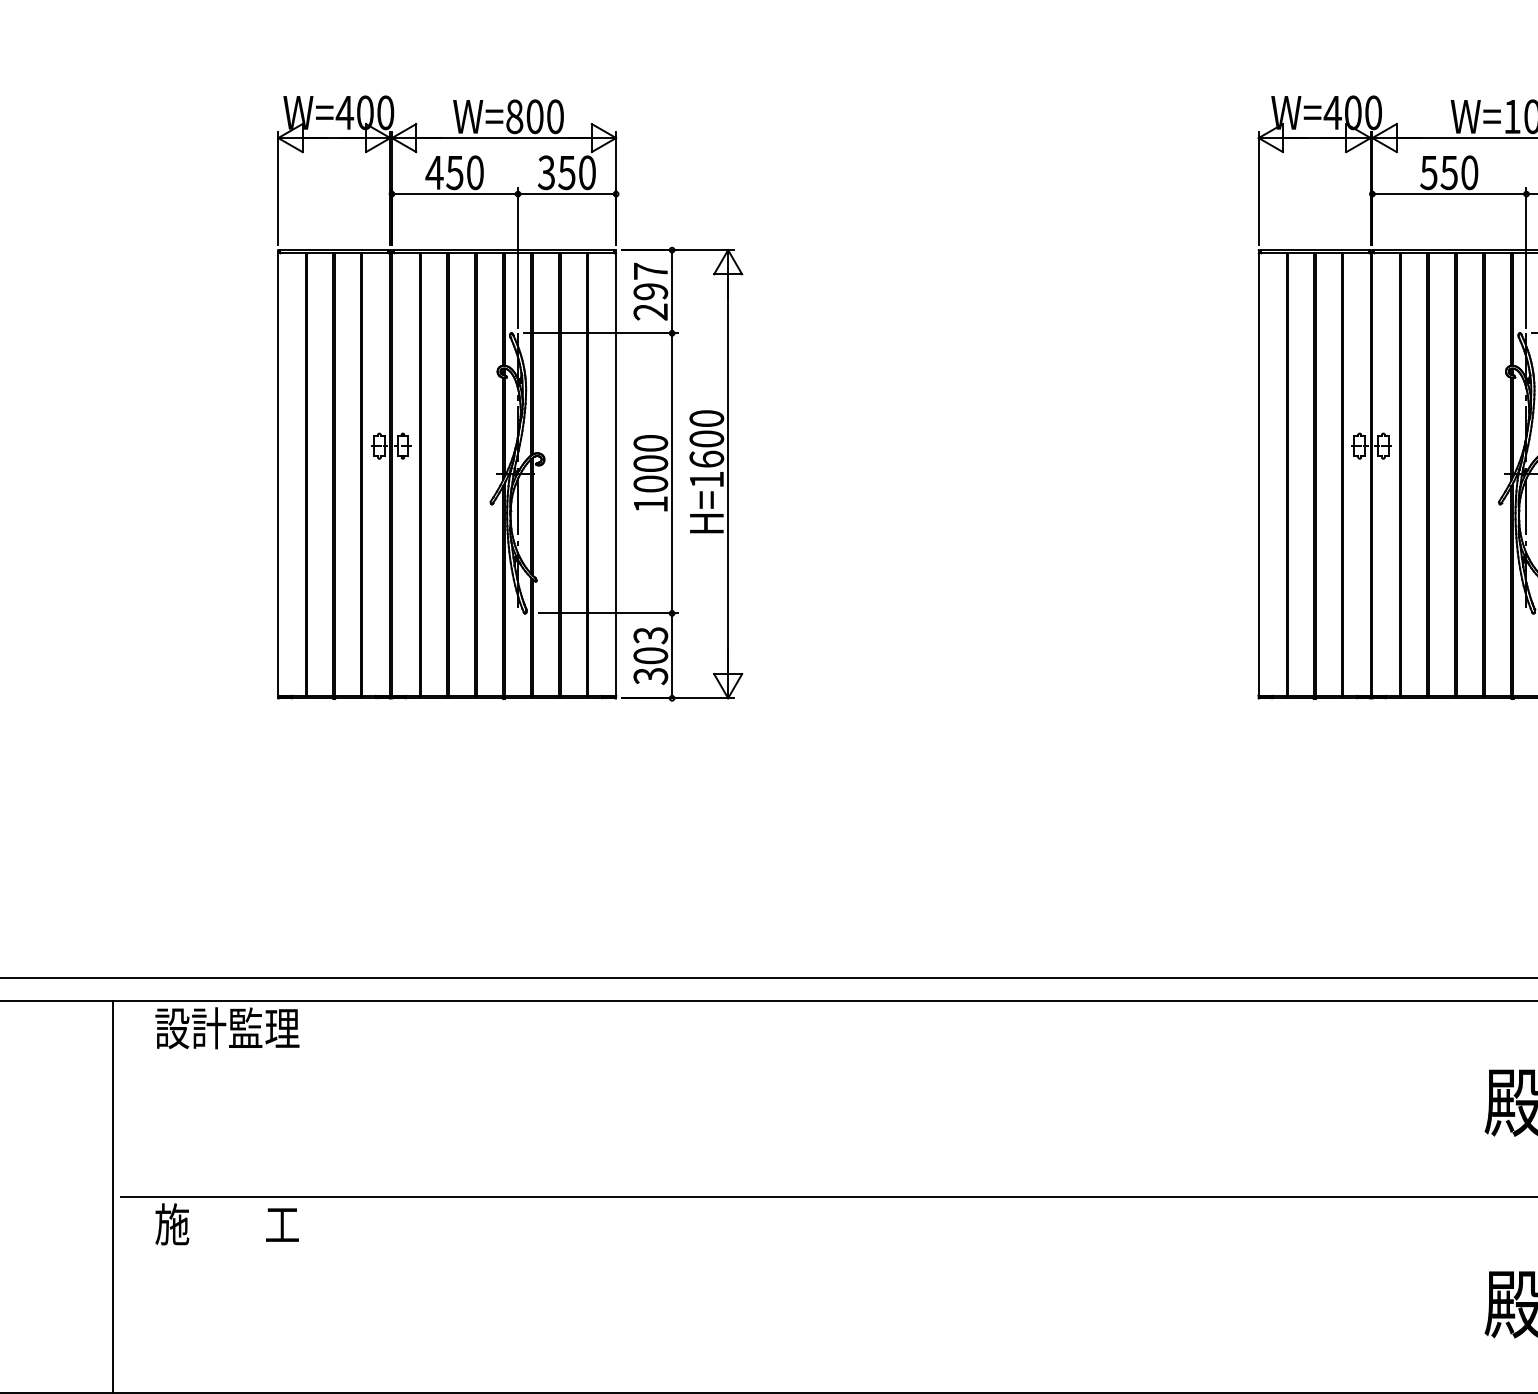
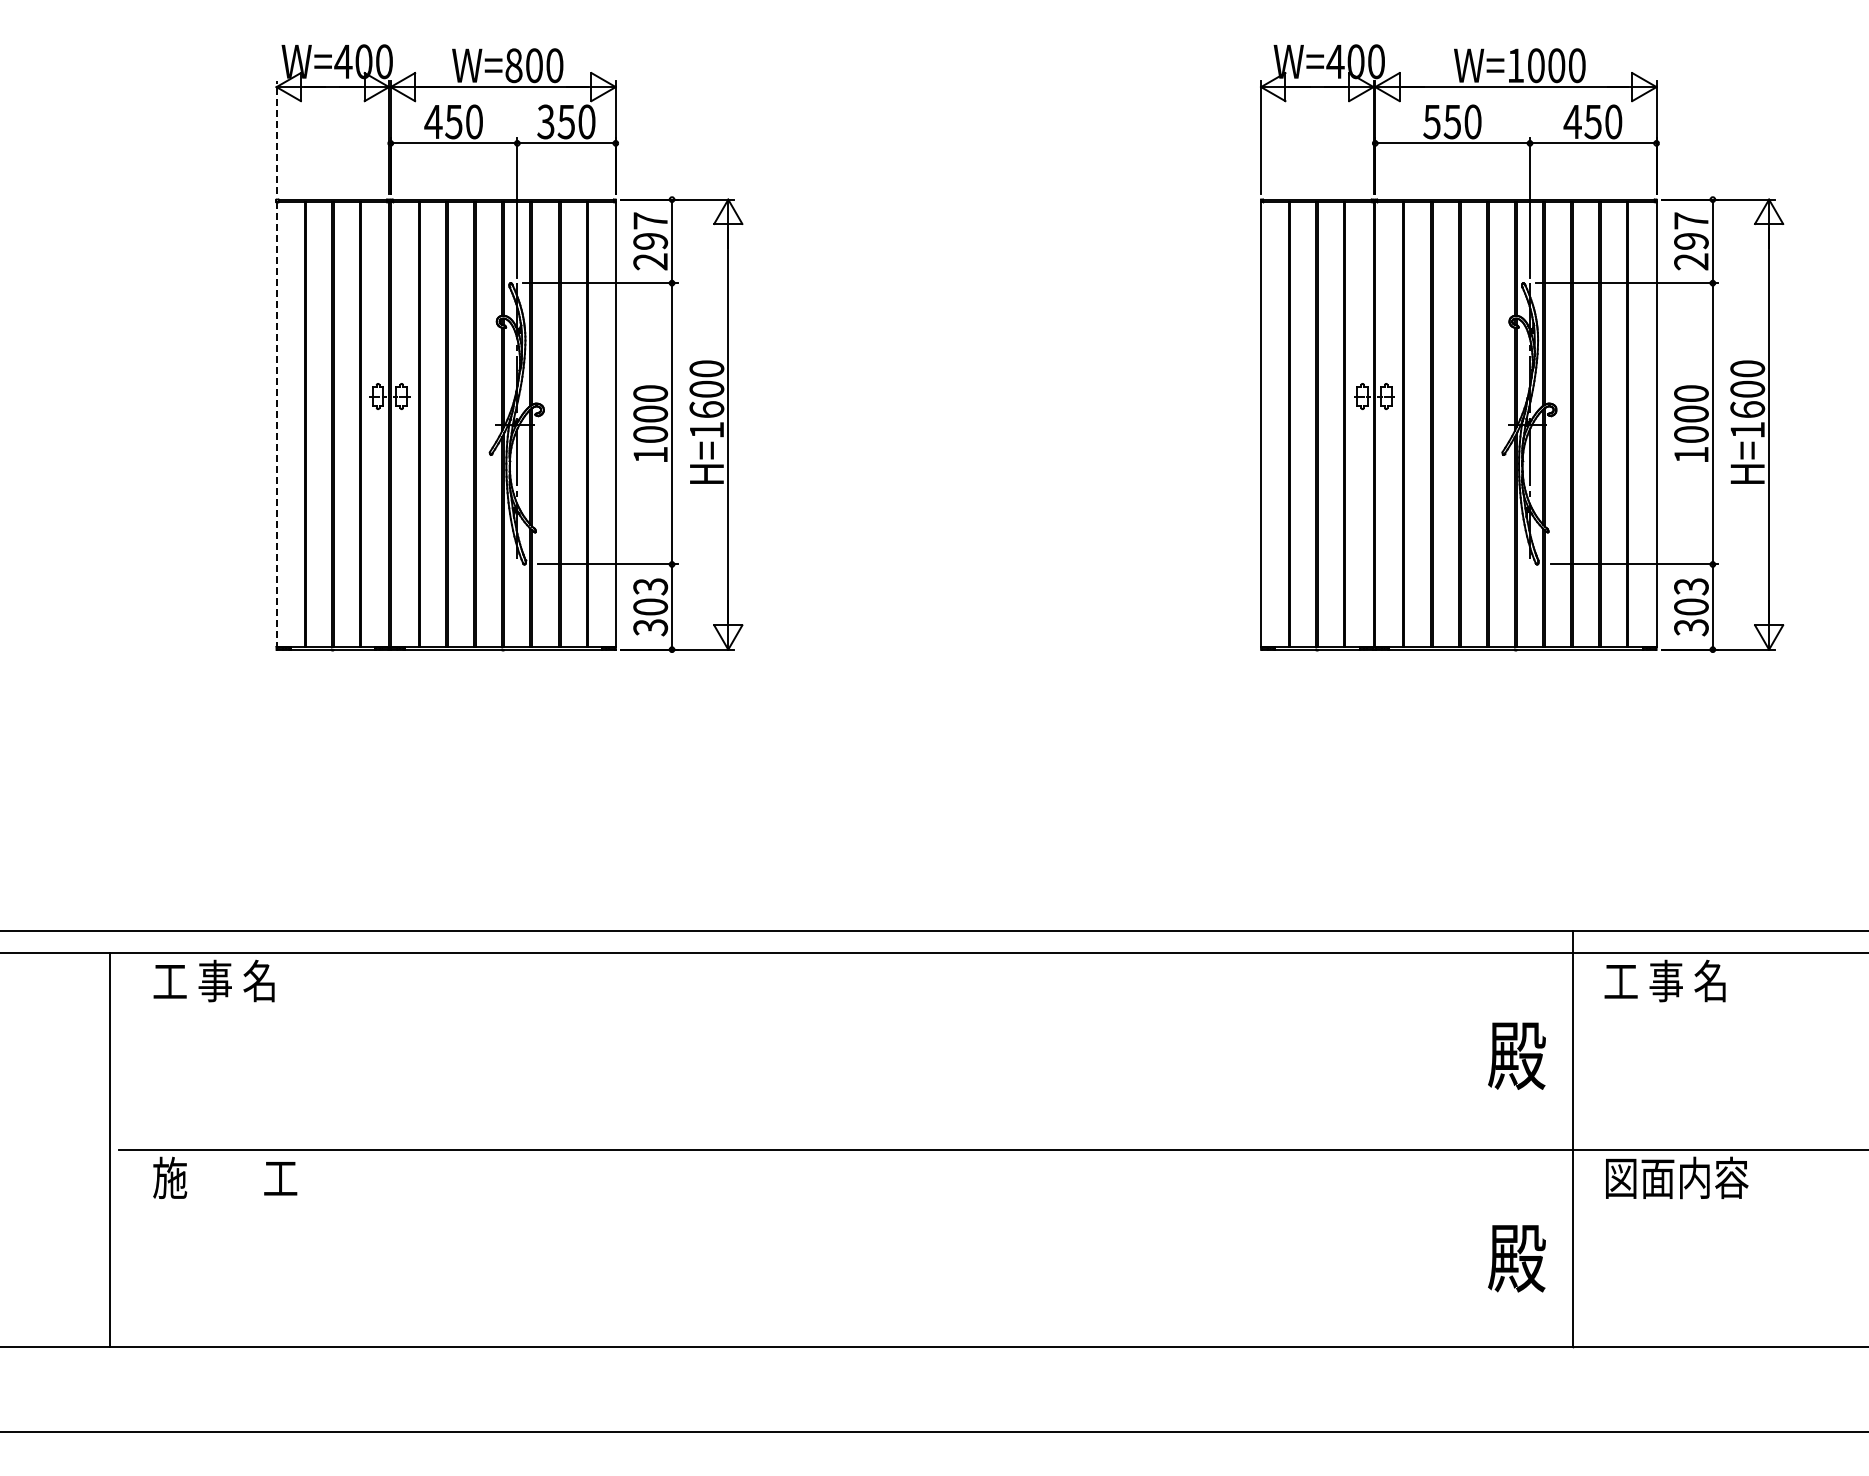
line: (278, 188) -> (276, 137), solid -> dashed
line: (278, 475) -> (276, 425), solid -> dashed
text: (227, 1027) -> (225, 980), 設計監理 -> 工 事 名

